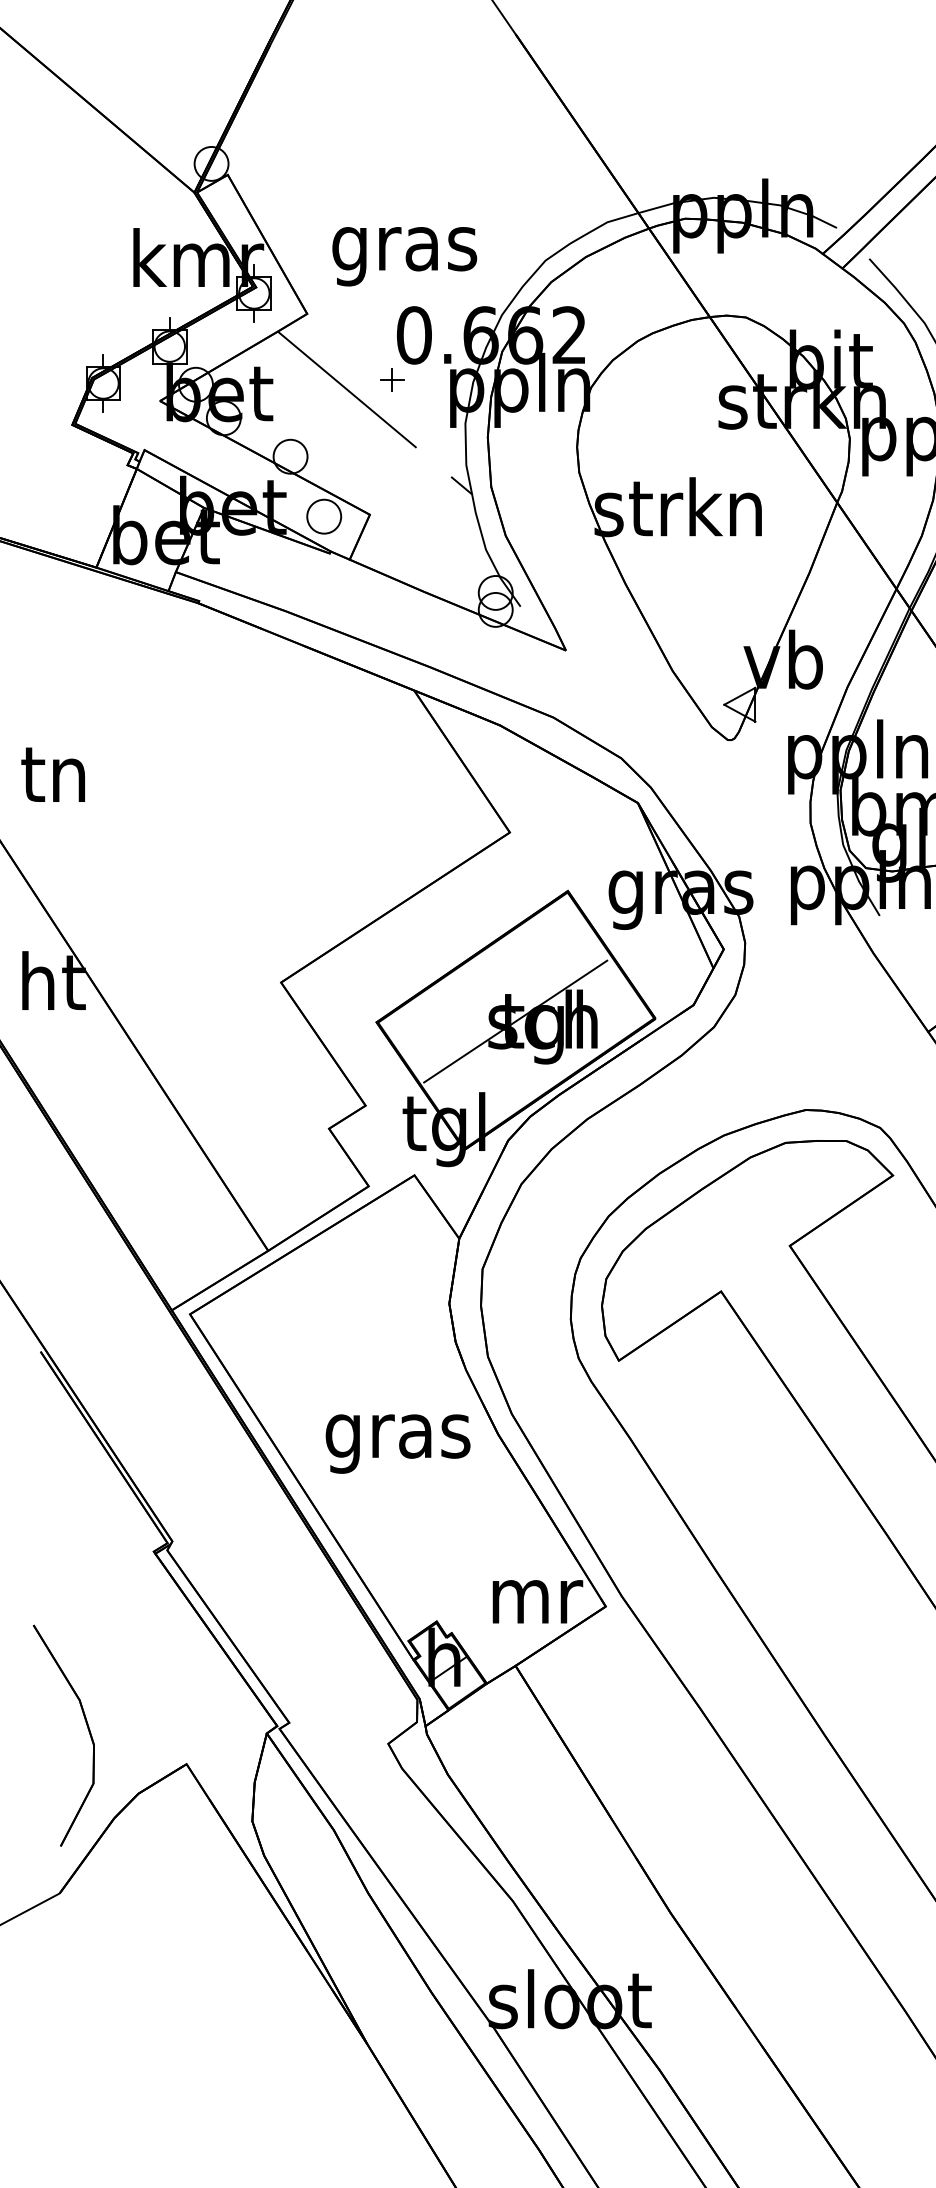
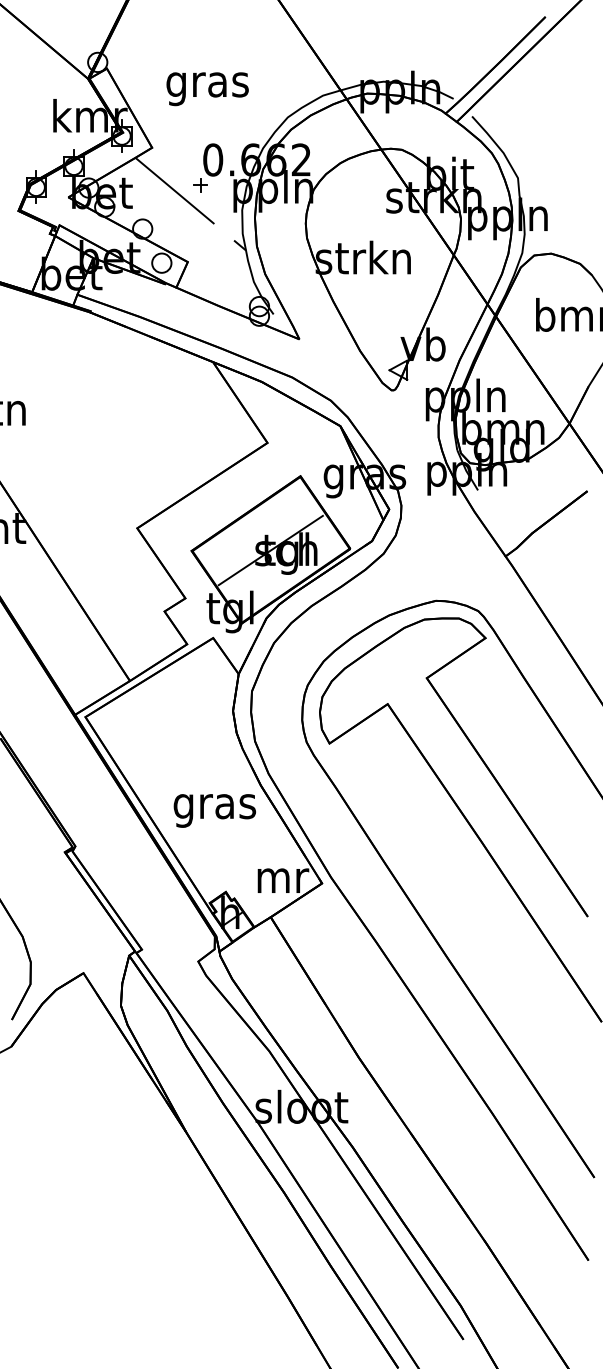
text: (404, 257) -> (207, 89), moved
text: (397, 1443) -> (214, 810), moved

